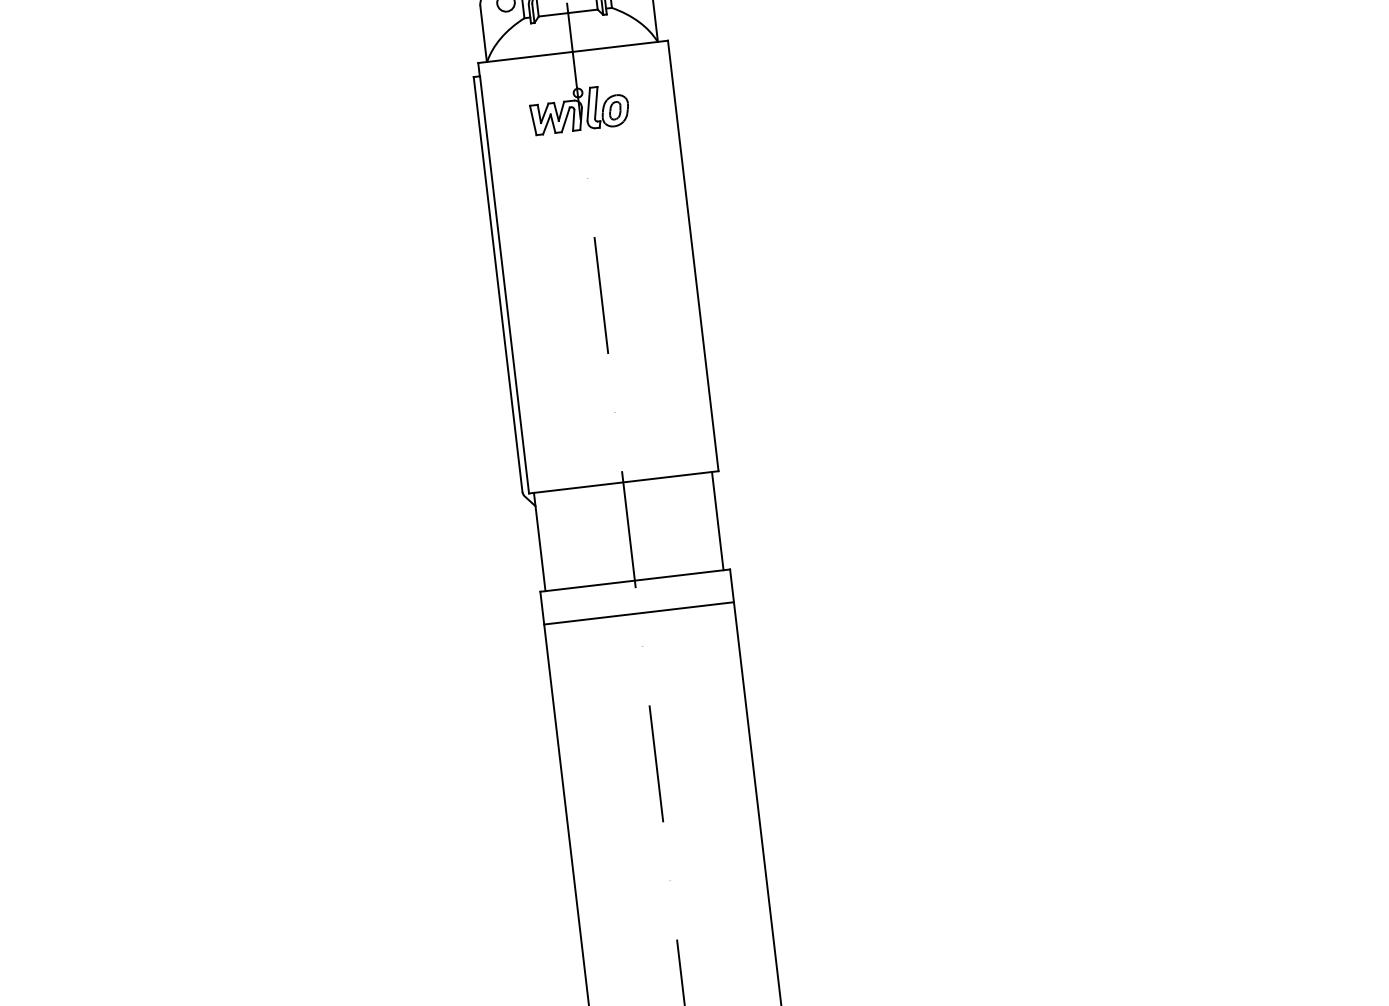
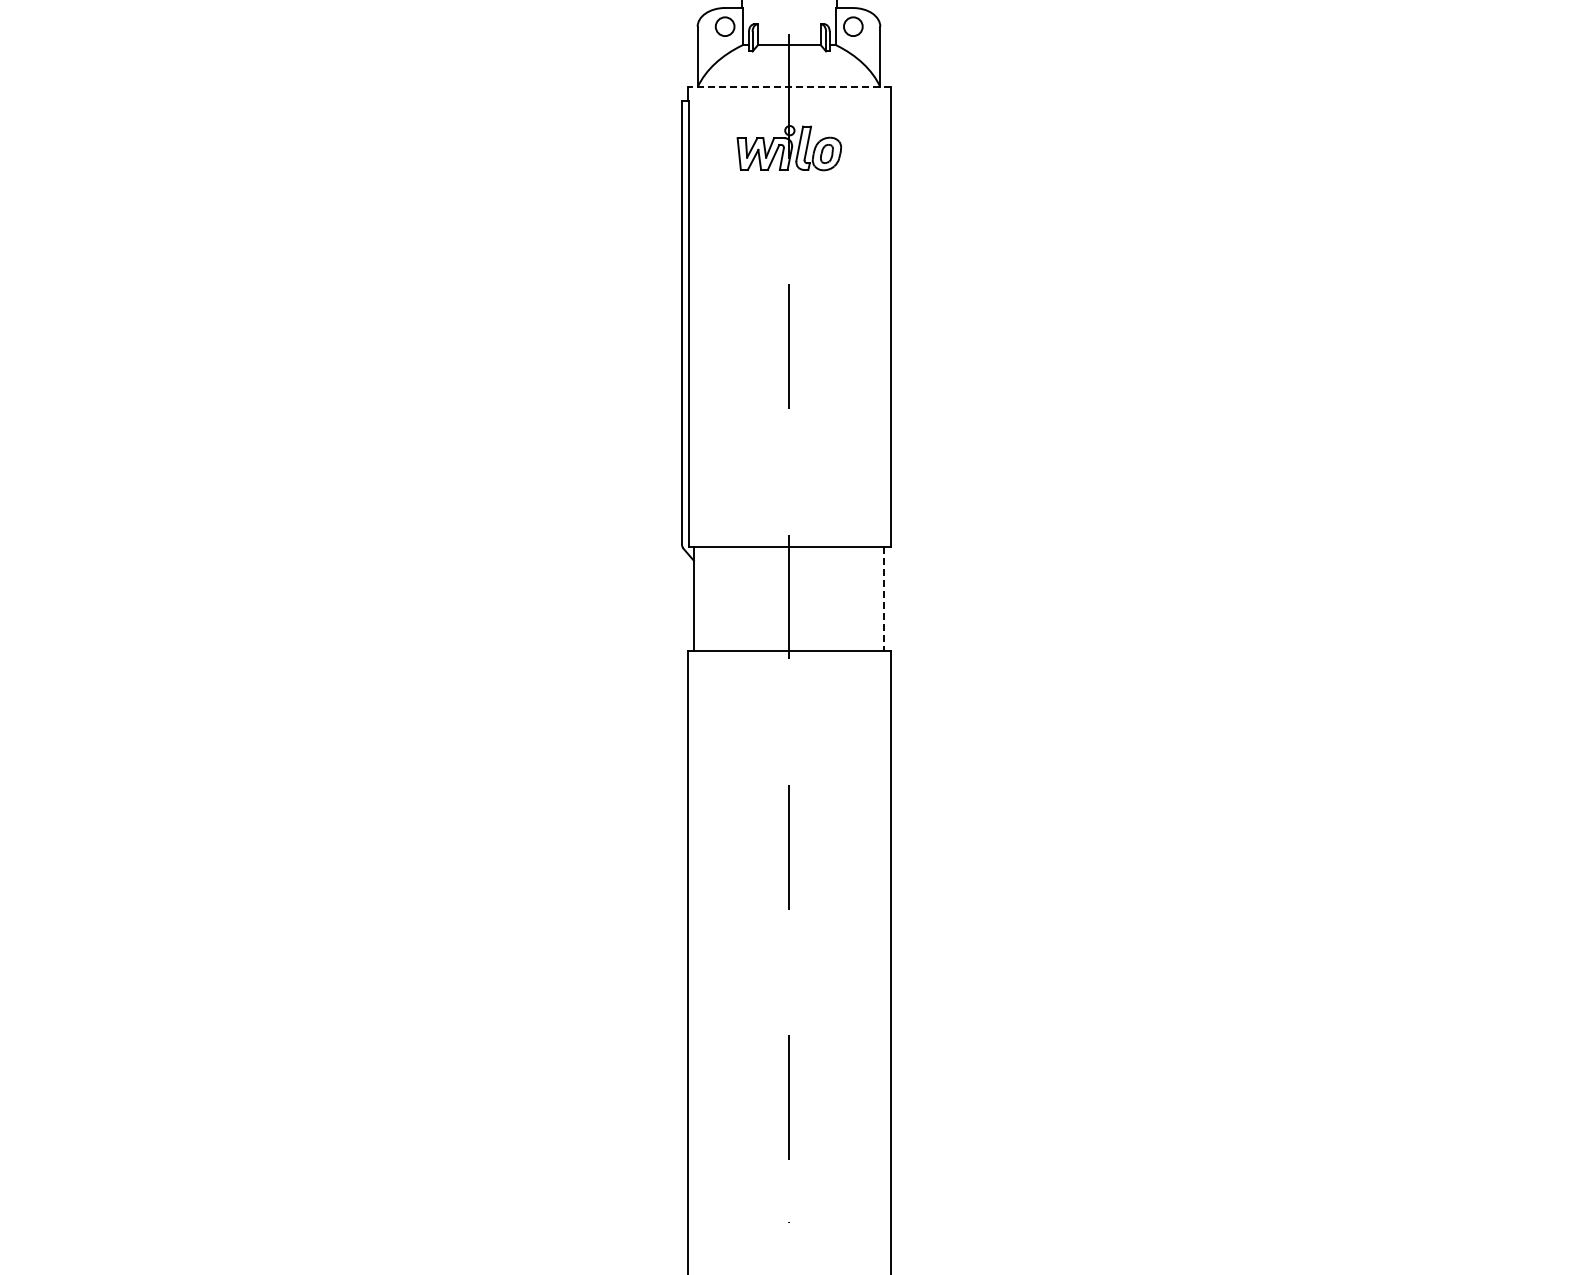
line: (572, 51) -> (789, 86), solid -> dashed
line: (718, 521) -> (884, 599), solid -> dashed
line: (638, 613) -> (789, 686), removed

